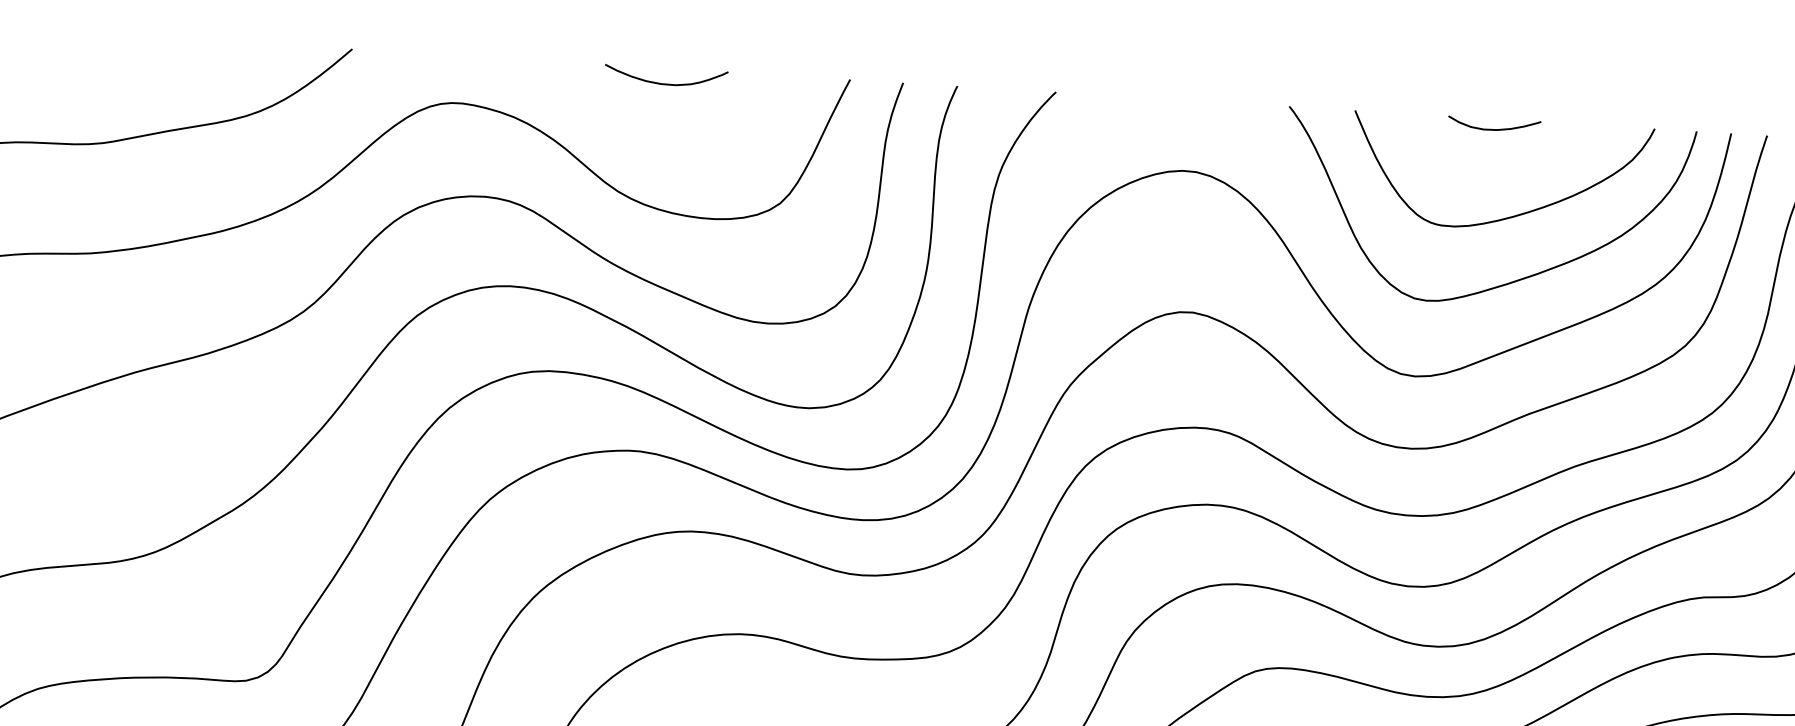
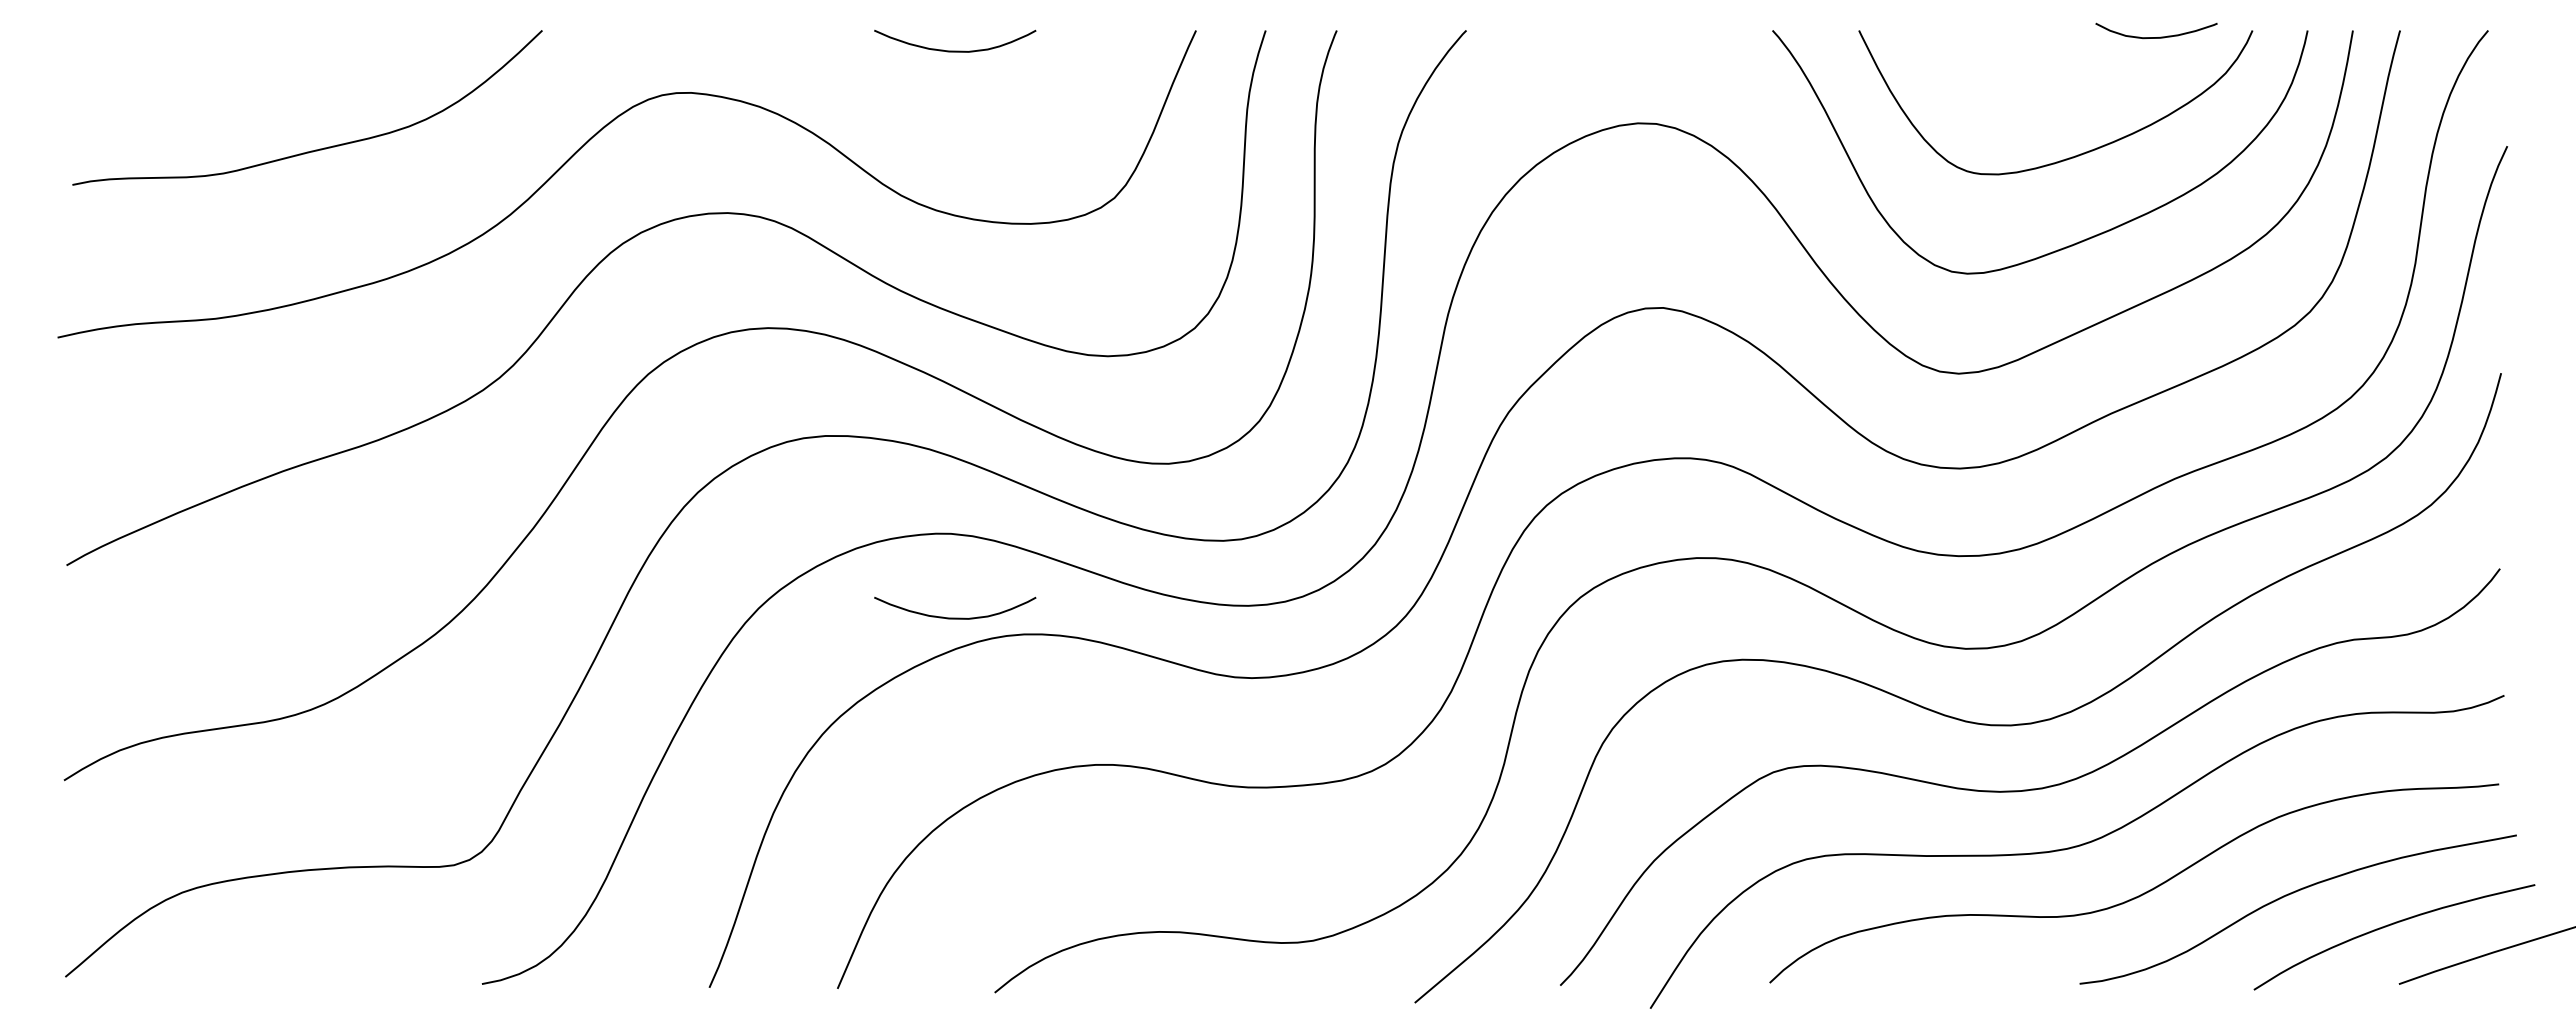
curve: (1494, 129) -> (2156, 37), moved
curve: (639, 515) -> (955, 617), added

